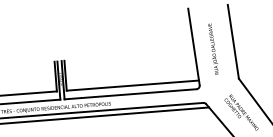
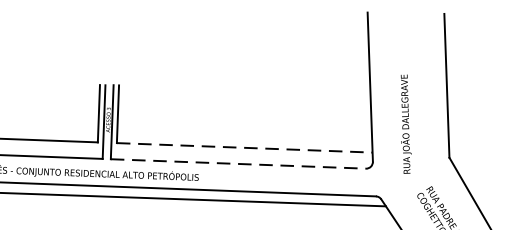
text: (213, 48) -> (406, 123), moved
line: (133, 85) -> (245, 147), solid -> dashed
line: (131, 94) -> (240, 164), solid -> dashed

